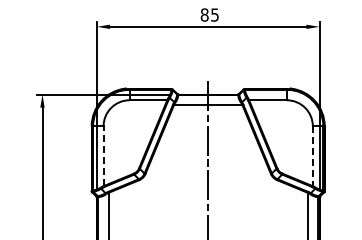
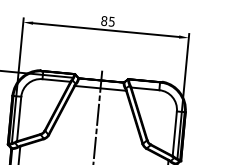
line: (103, 156) -> (19, 119), dashed -> solid
line: (312, 156) -> (174, 133), dashed -> solid

